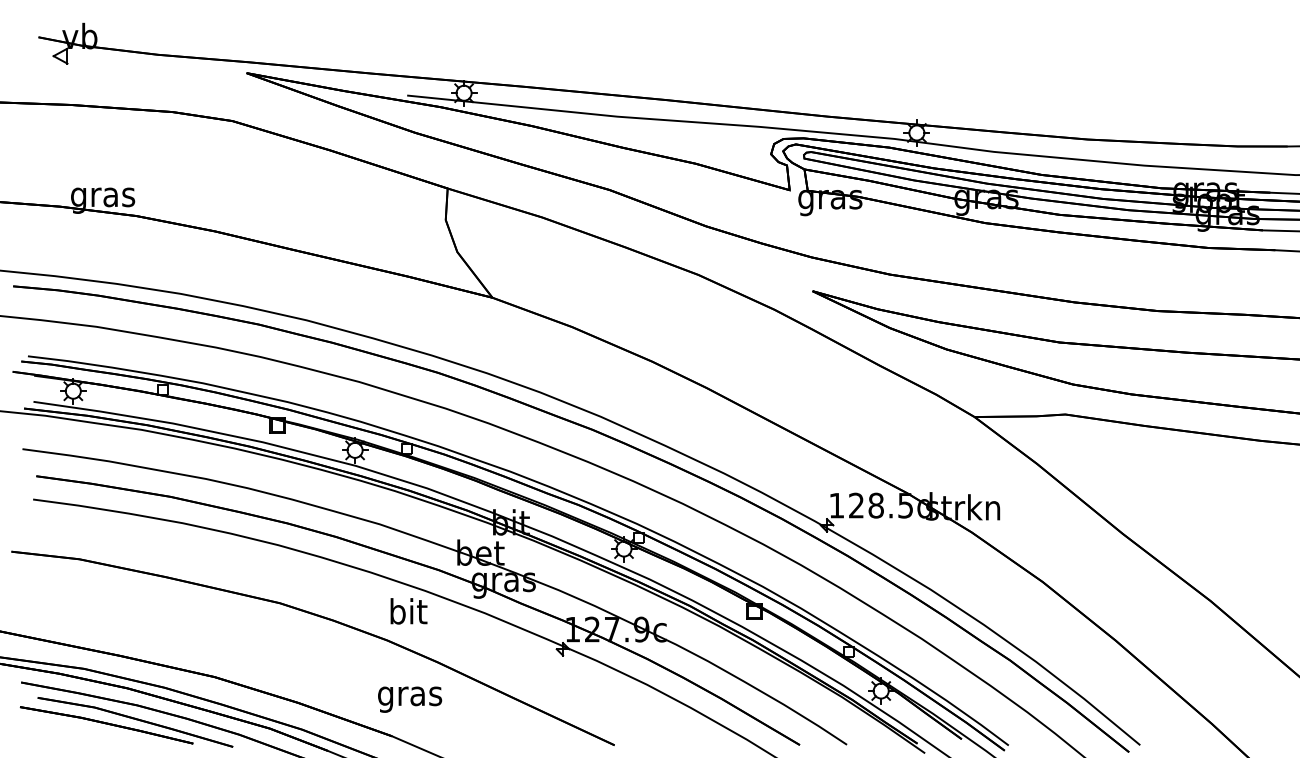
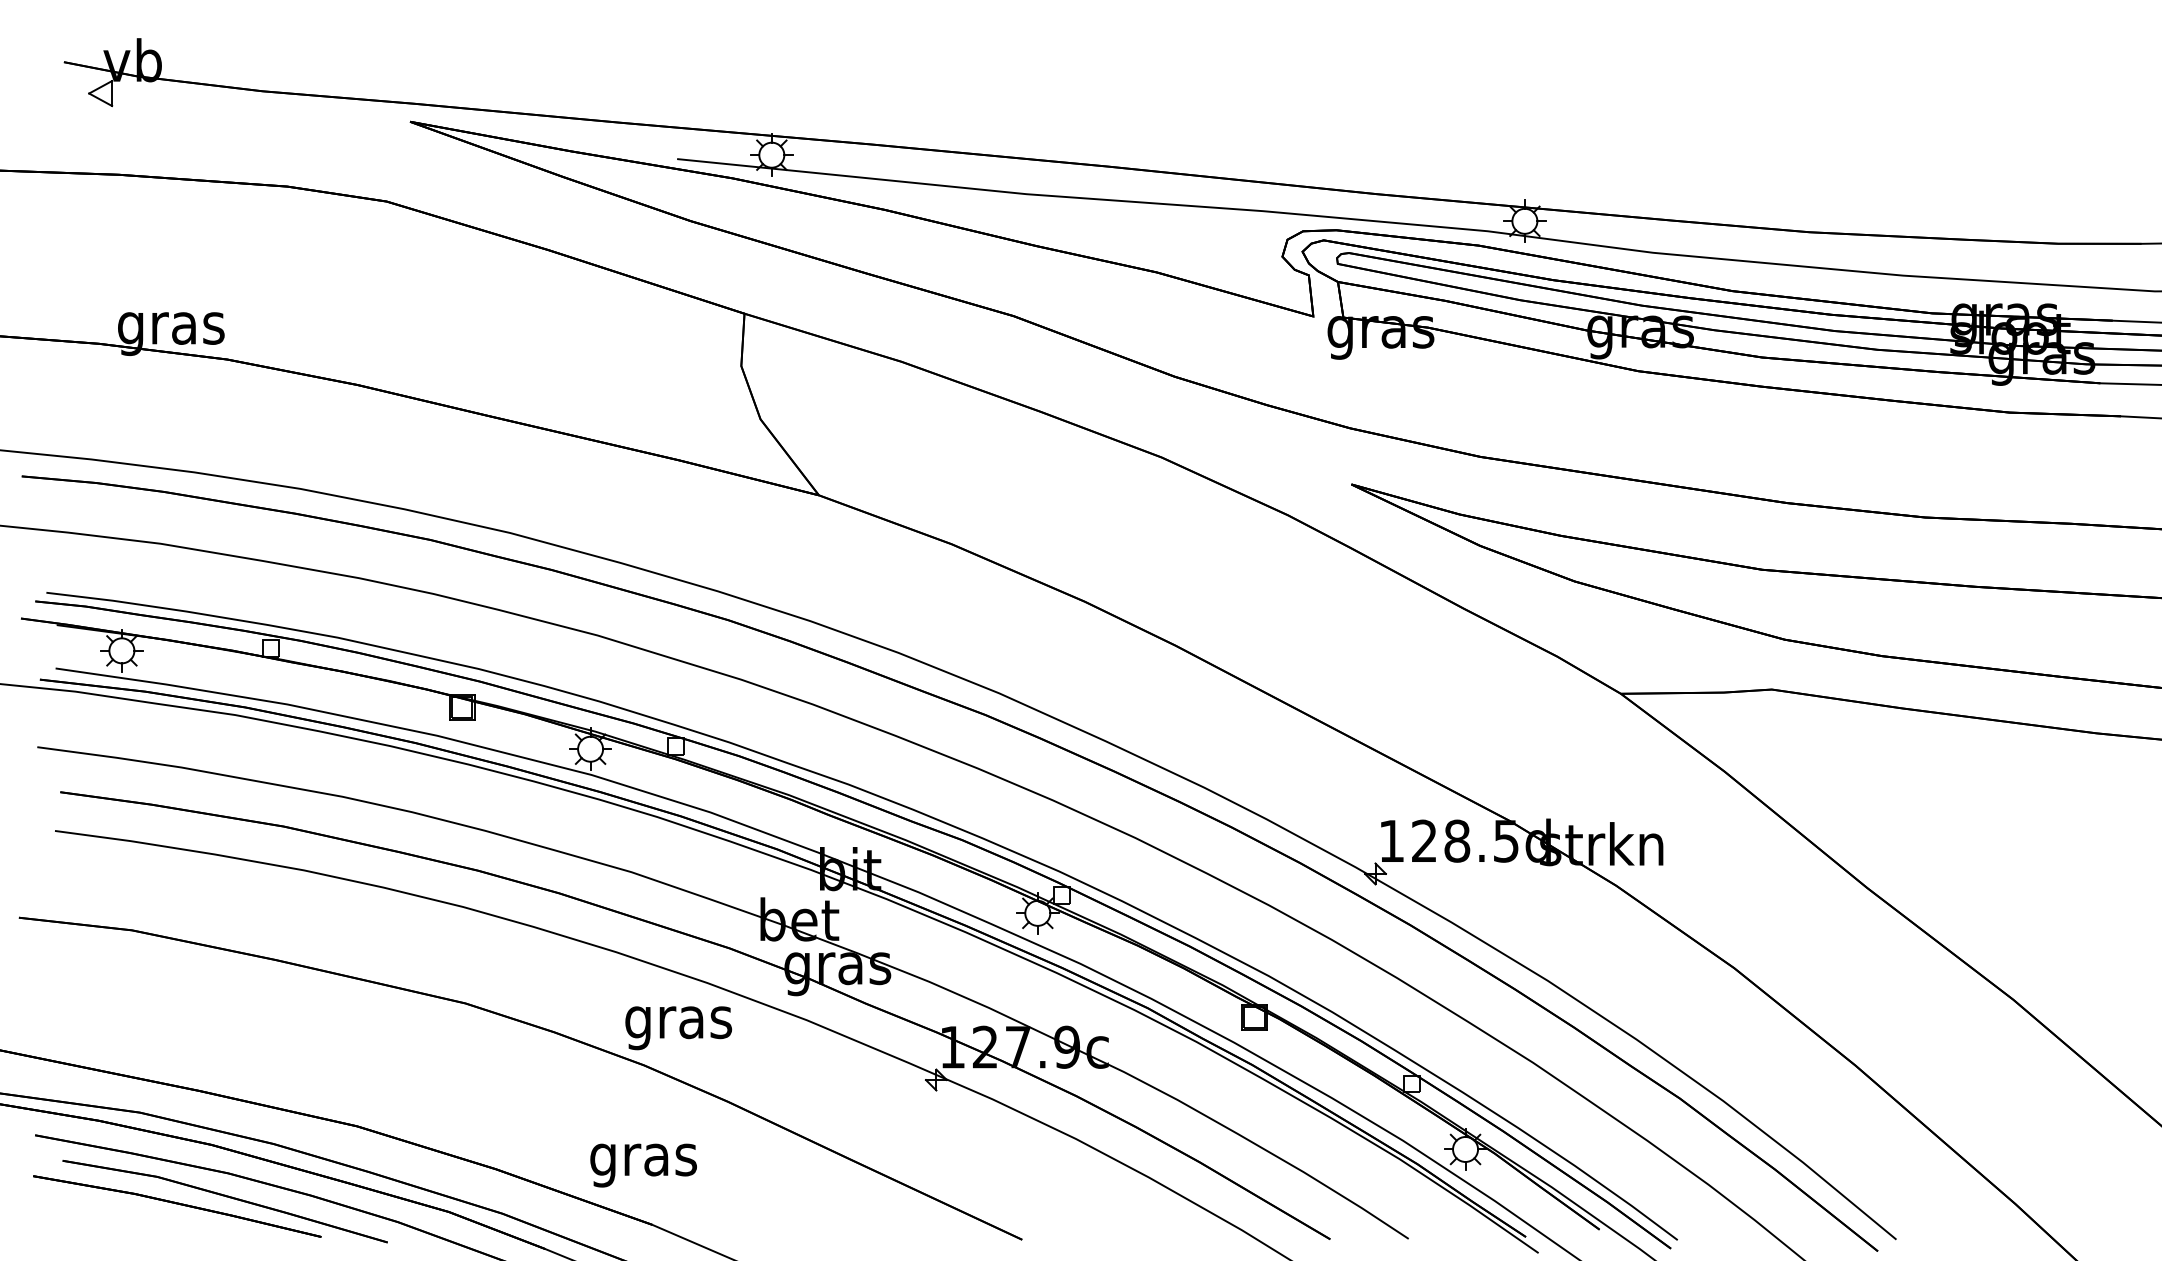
text: (408, 614) -> (679, 1022), bit -> gras
text: (410, 699) -> (644, 1165), moved

